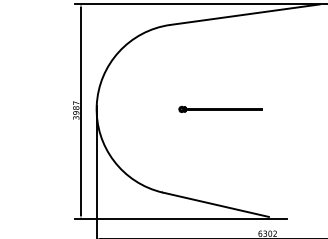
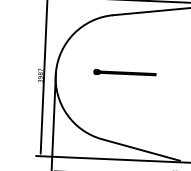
part: (220, 108) -> (124, 72), moved

